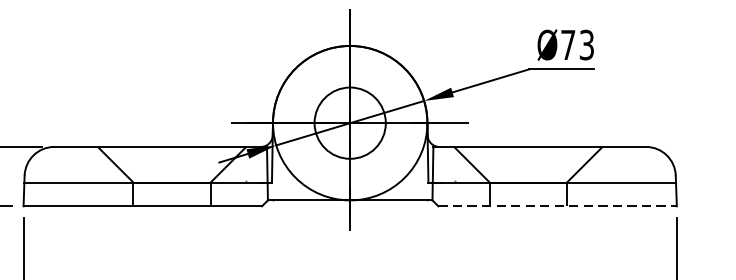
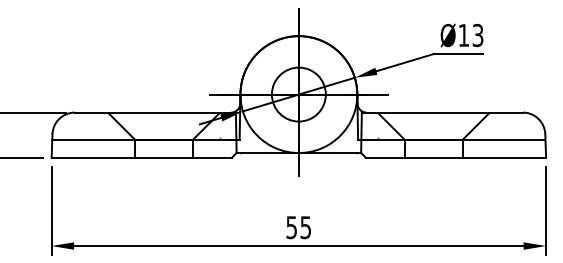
text: (567, 45) -> (463, 35), Ø73 -> Ø13
line: (558, 206) -> (456, 157), dashed -> solid

